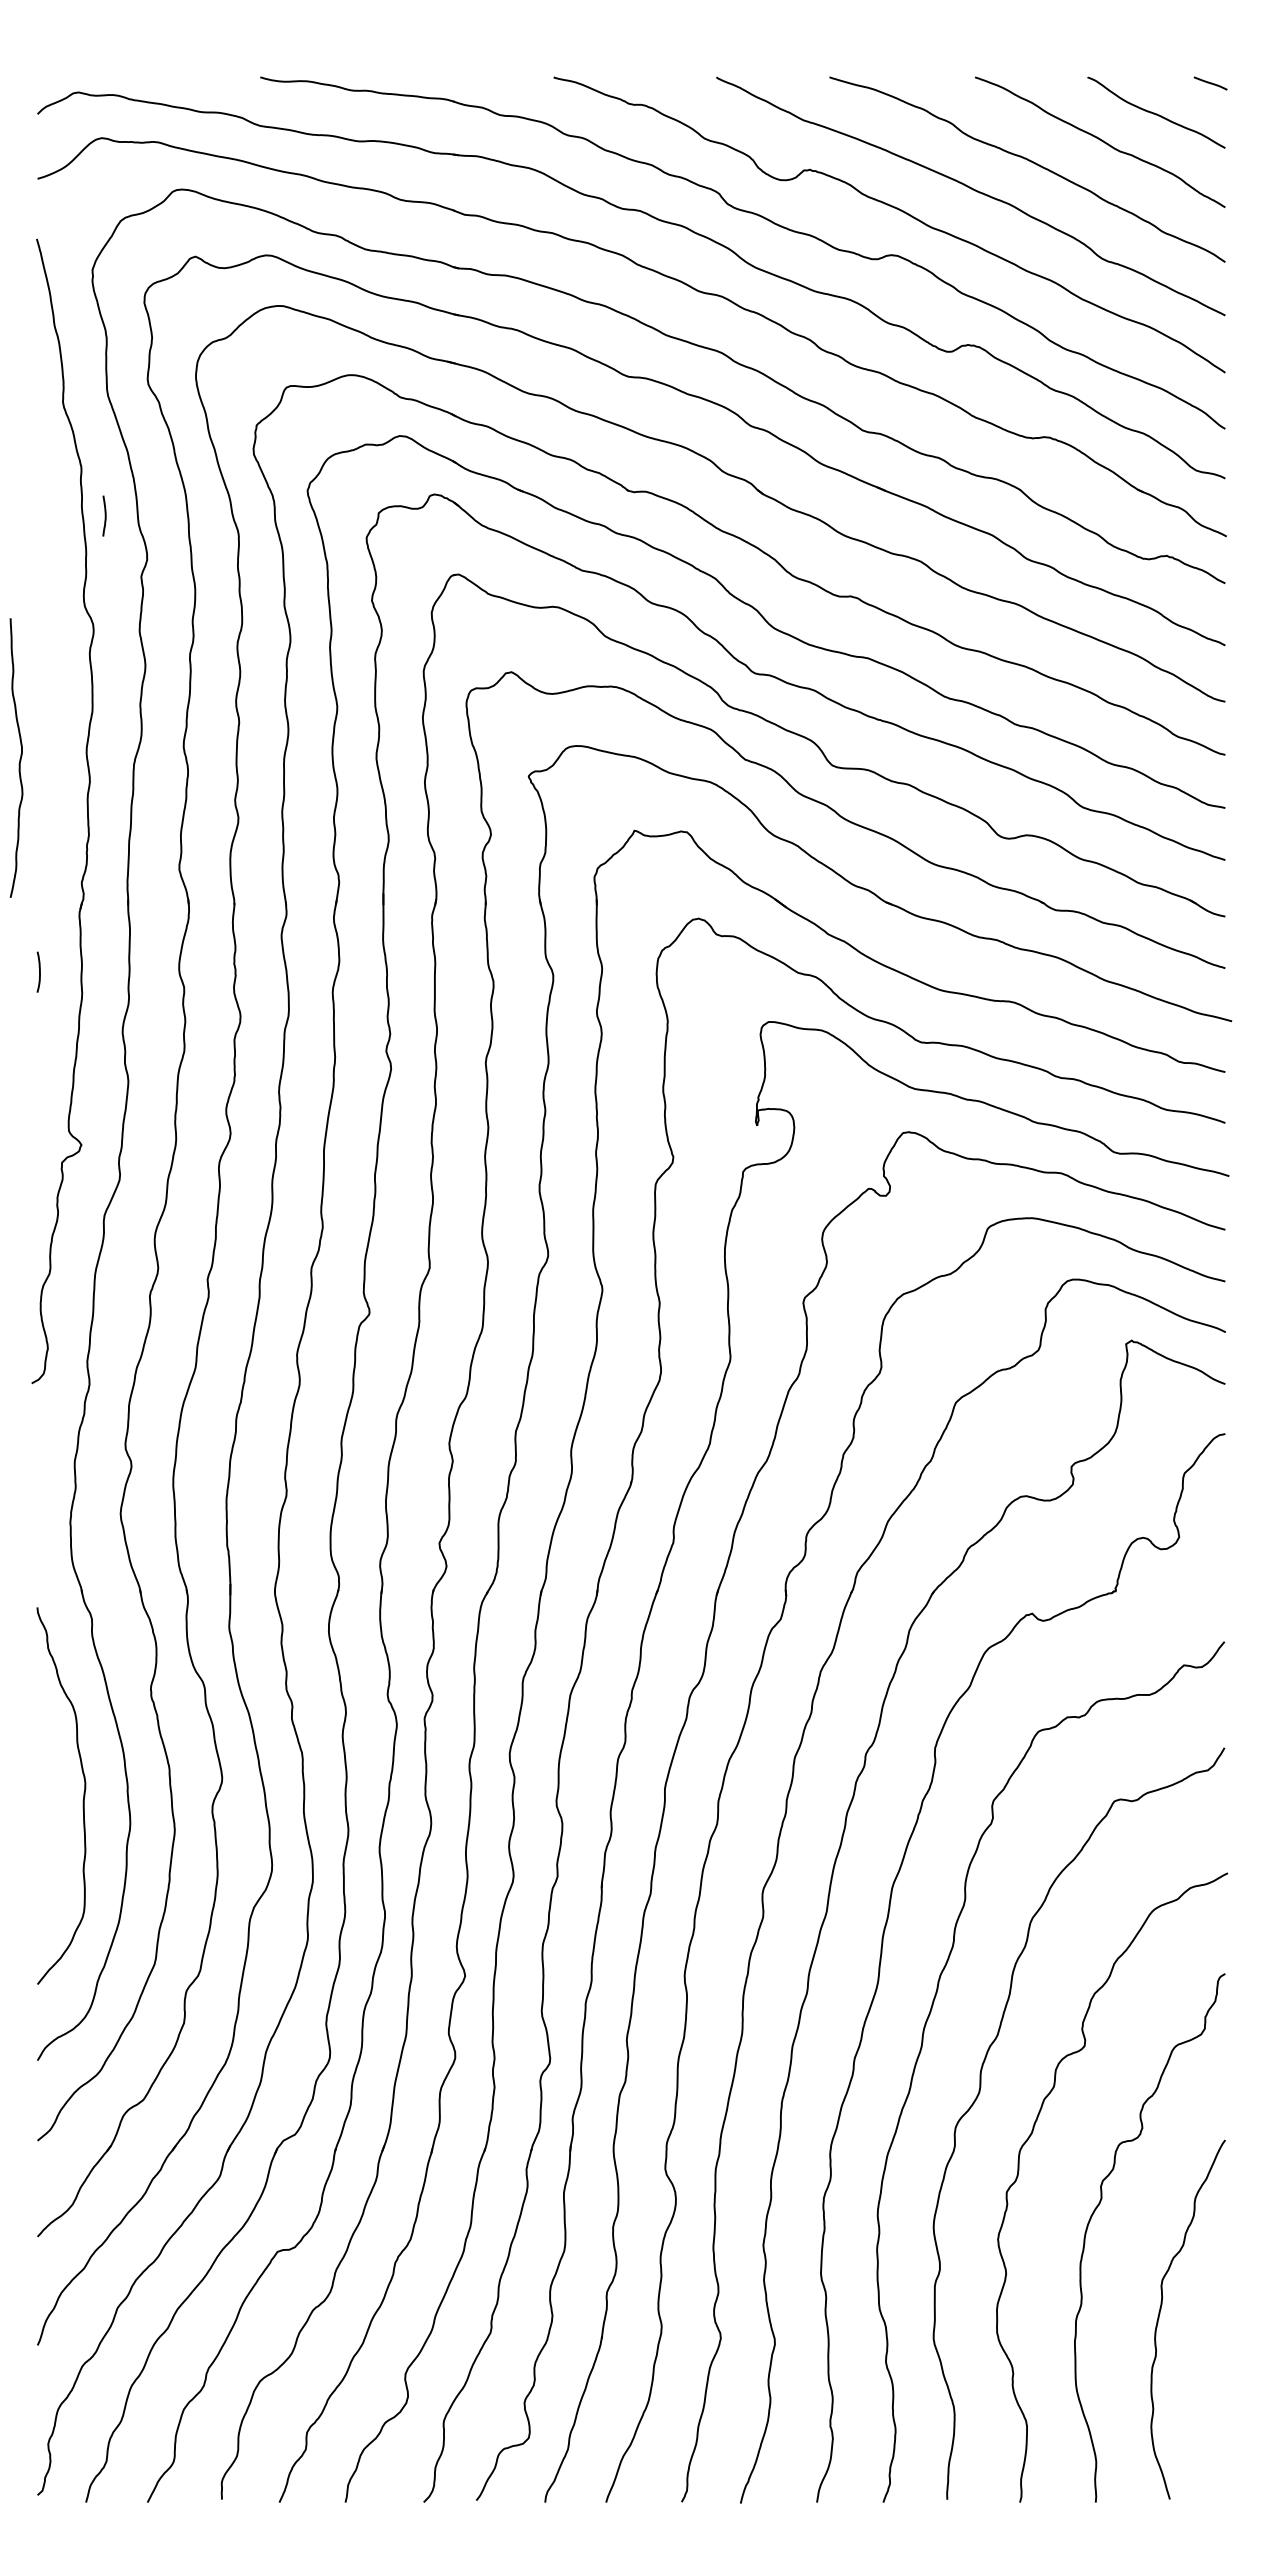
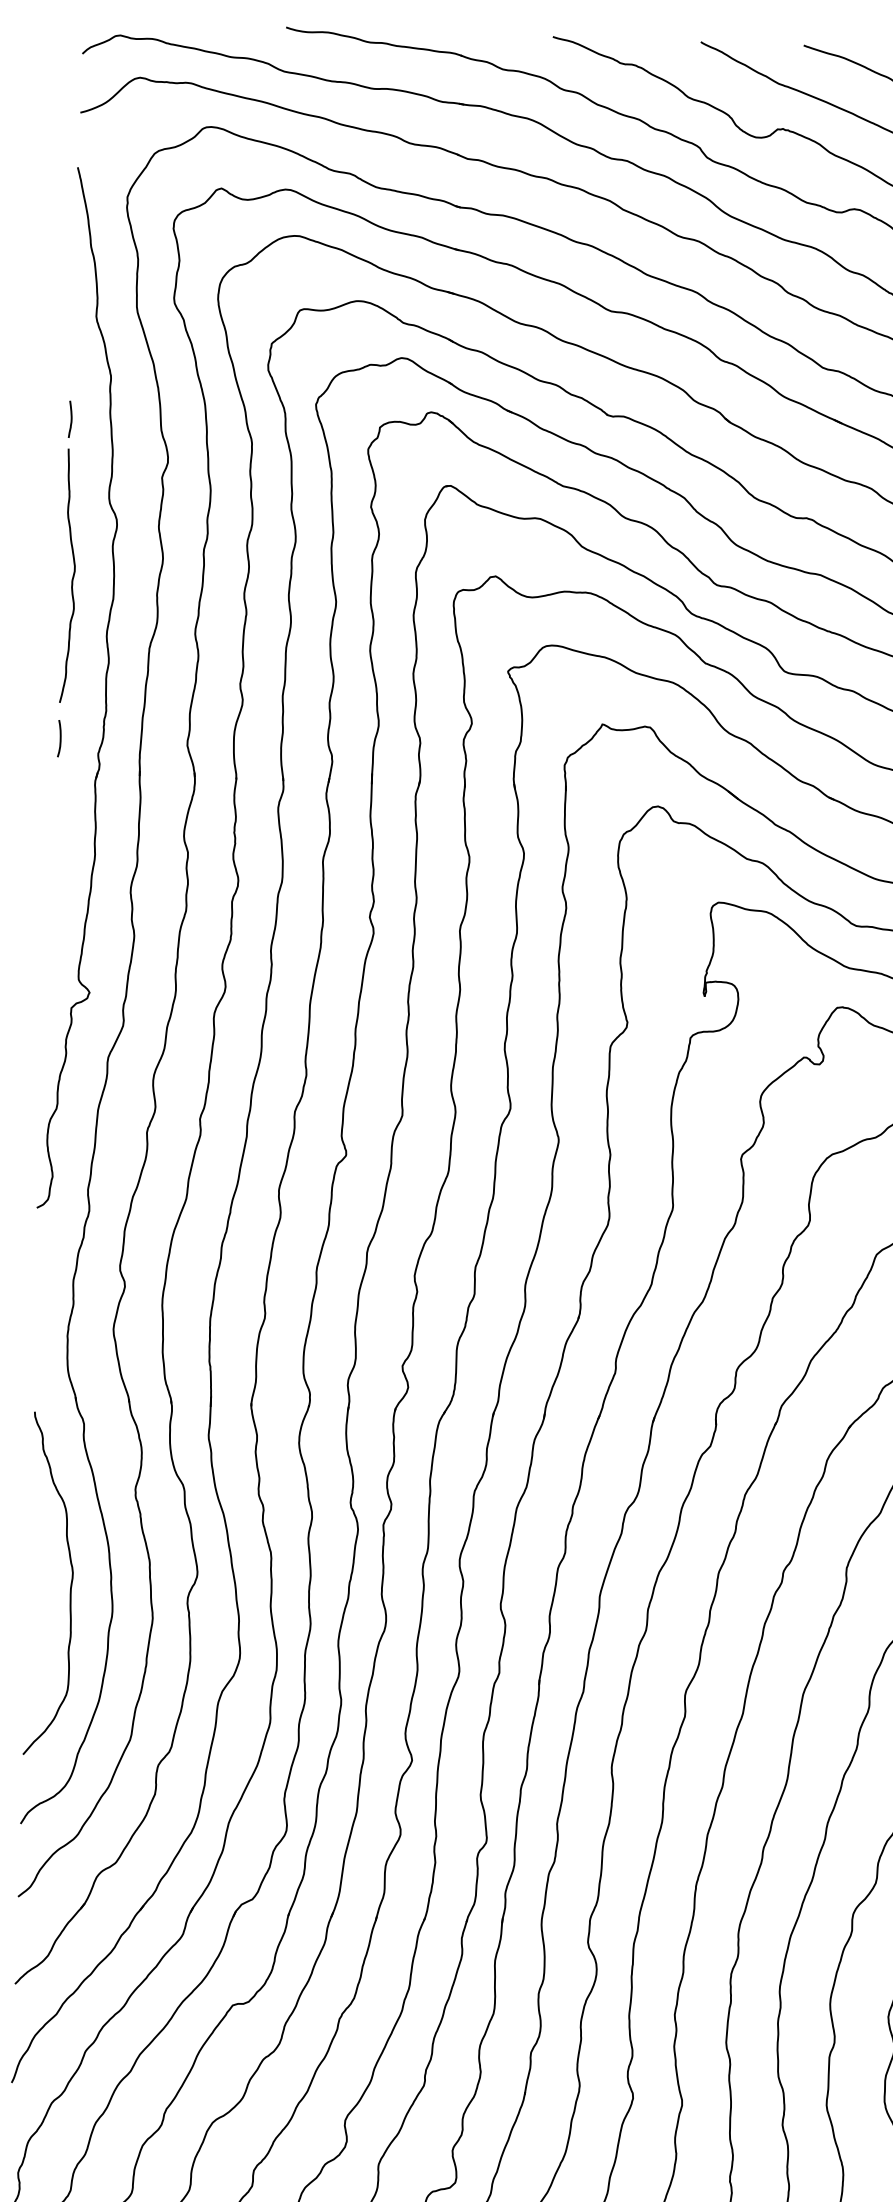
curve: (104, 515) -> (70, 418), moved
curve: (19, 758) -> (72, 576), moved
curve: (39, 971) -> (60, 738), moved

